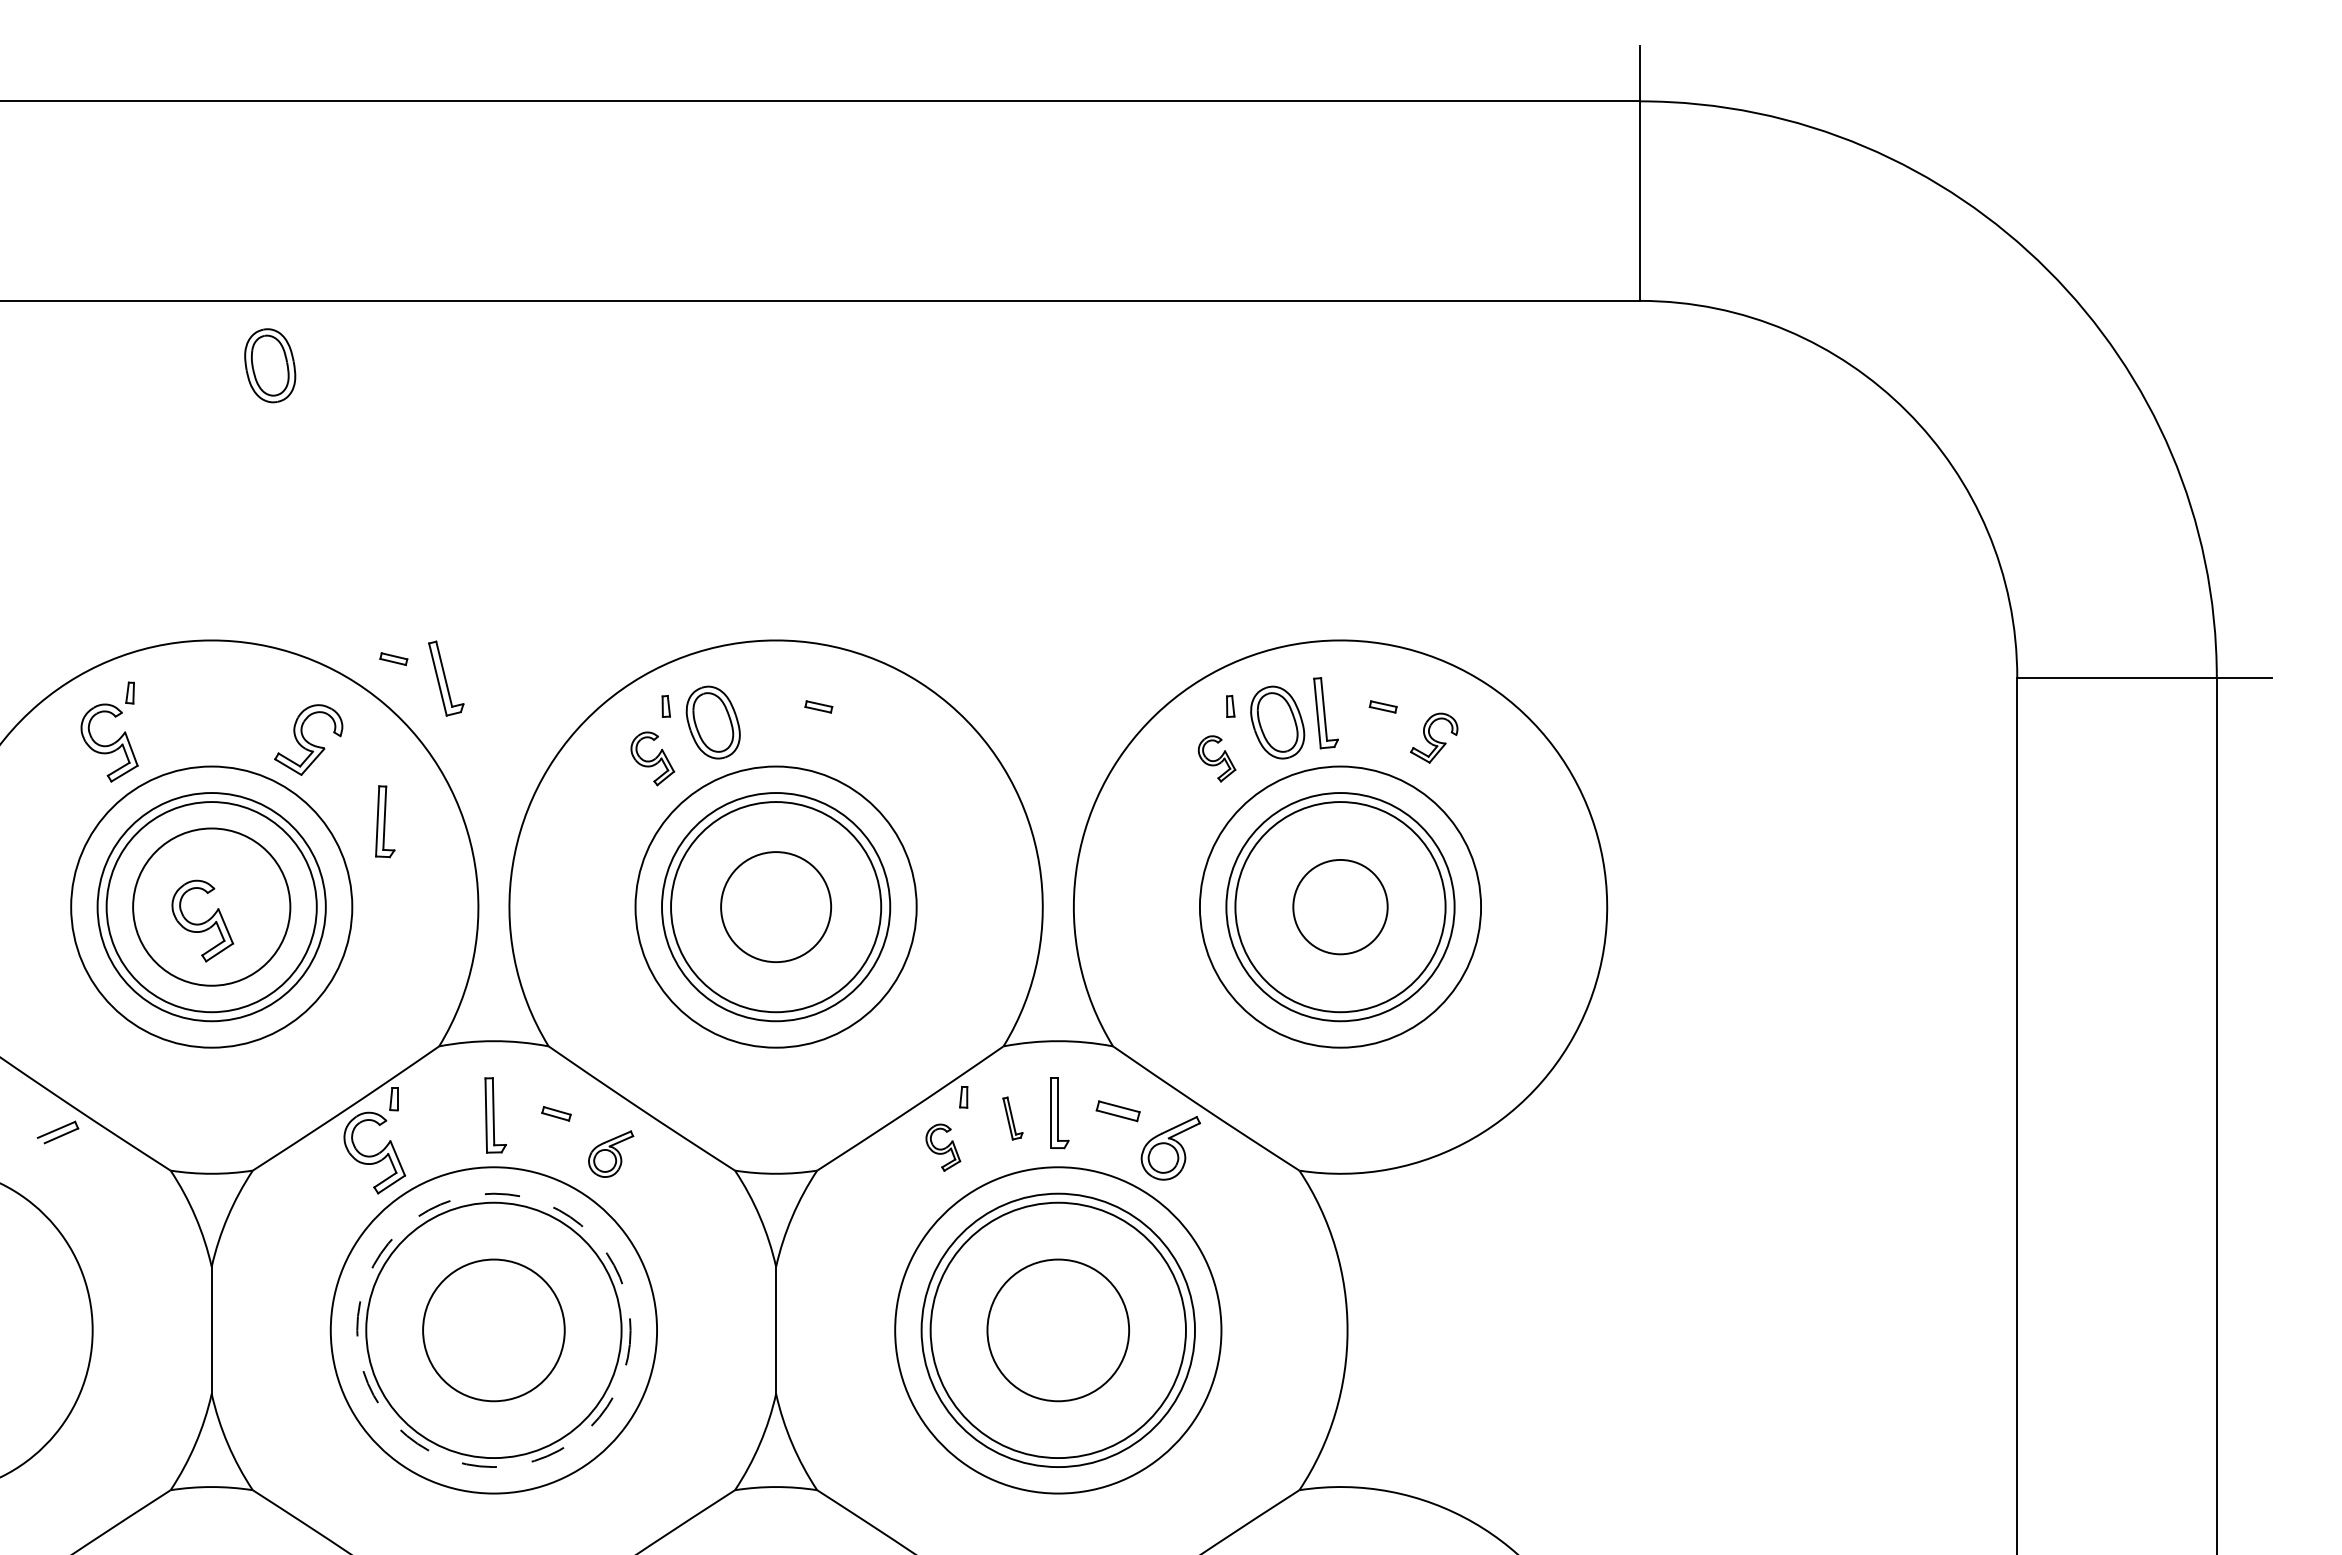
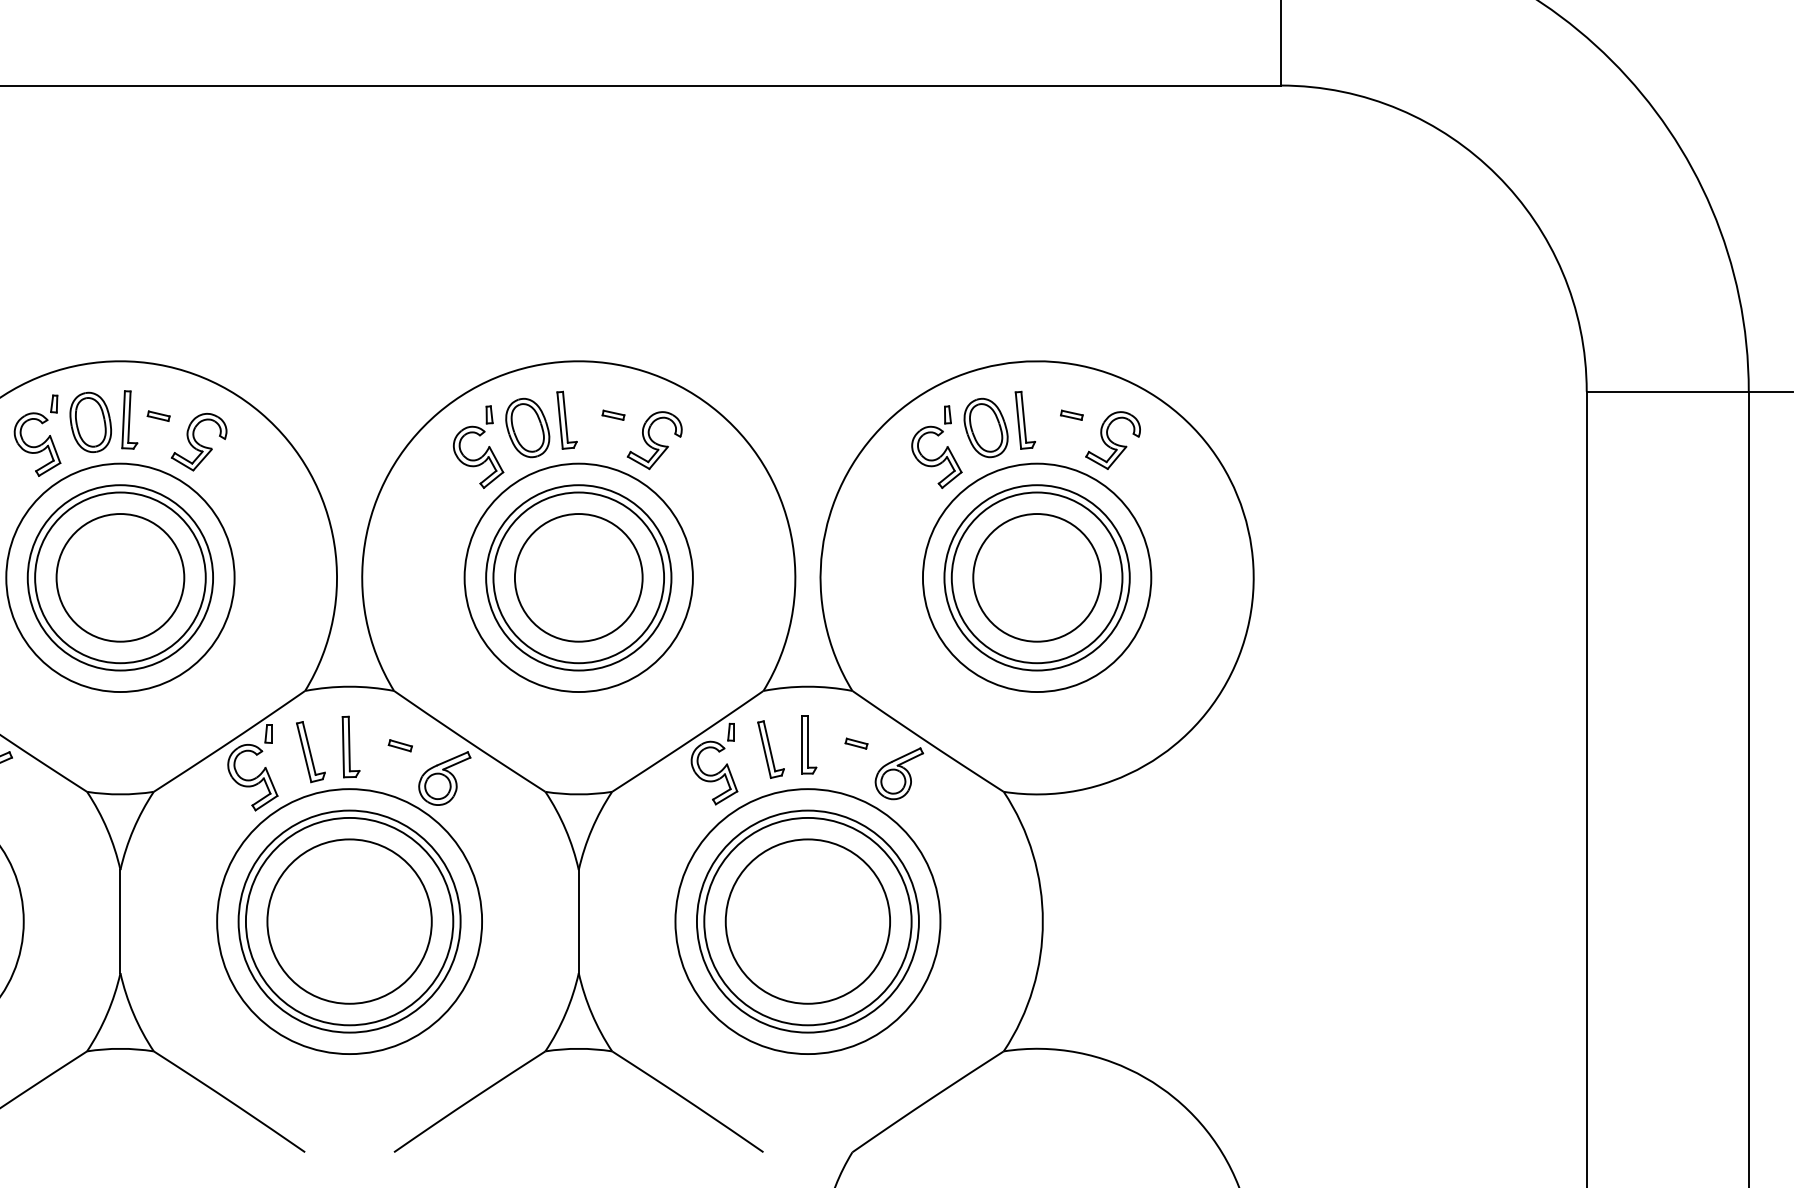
part: (270, 365) -> (91, 422), moved
part: (393, 658) -> (158, 415), moved
part: (446, 678) -> (311, 751), moved
part: (761, 713) -> (566, 420), added
part: (869, 738) -> (654, 440), added
part: (1434, 738) -> (1113, 440), size x1.43
part: (652, 758) -> (478, 457), size x1.43
part: (1216, 758) -> (936, 457), size x1.67
part: (385, 821) -> (130, 419), moved
circle: (775, 906) -> (578, 577), size x1.43
circle: (1340, 906) -> (1037, 577), size x1.67
part: (202, 920) -> (112, 588), removed
part: (1117, 1111) -> (856, 743), size x0.62
part: (1012, 1118) -> (770, 749), size x1.67
part: (943, 1147) -> (714, 773), size x1.67
part: (610, 1153) -> (444, 777), size x1.43
circle: (493, 1330) -> (349, 921), dashed -> solid
circle: (493, 1330) -> (349, 921), size x1.43
circle: (1058, 1330) -> (808, 921), size x1.43

